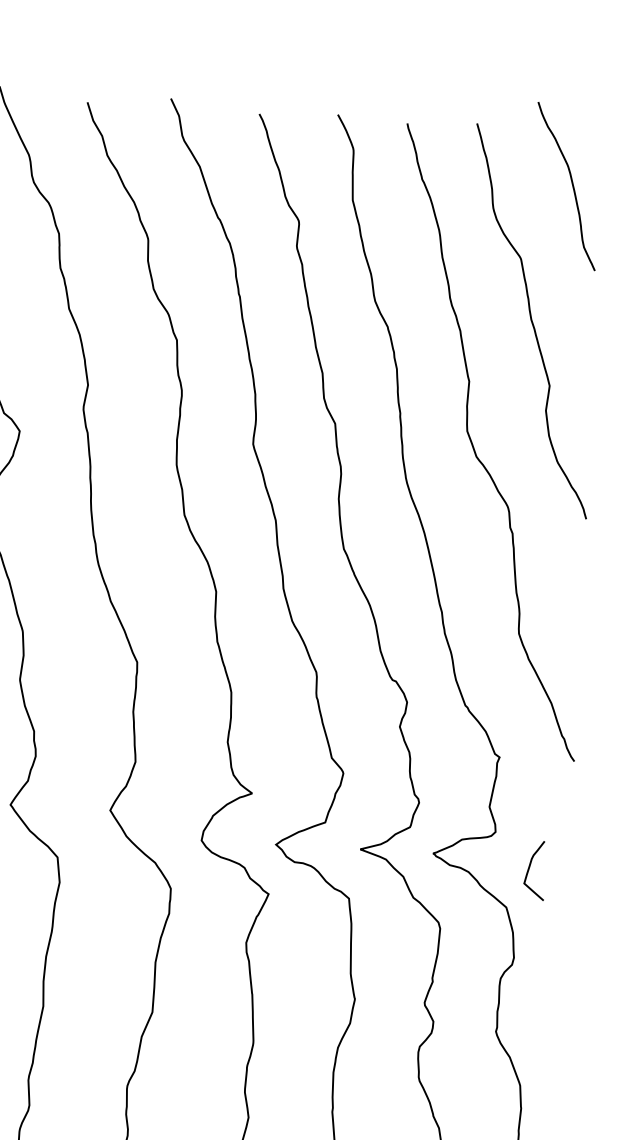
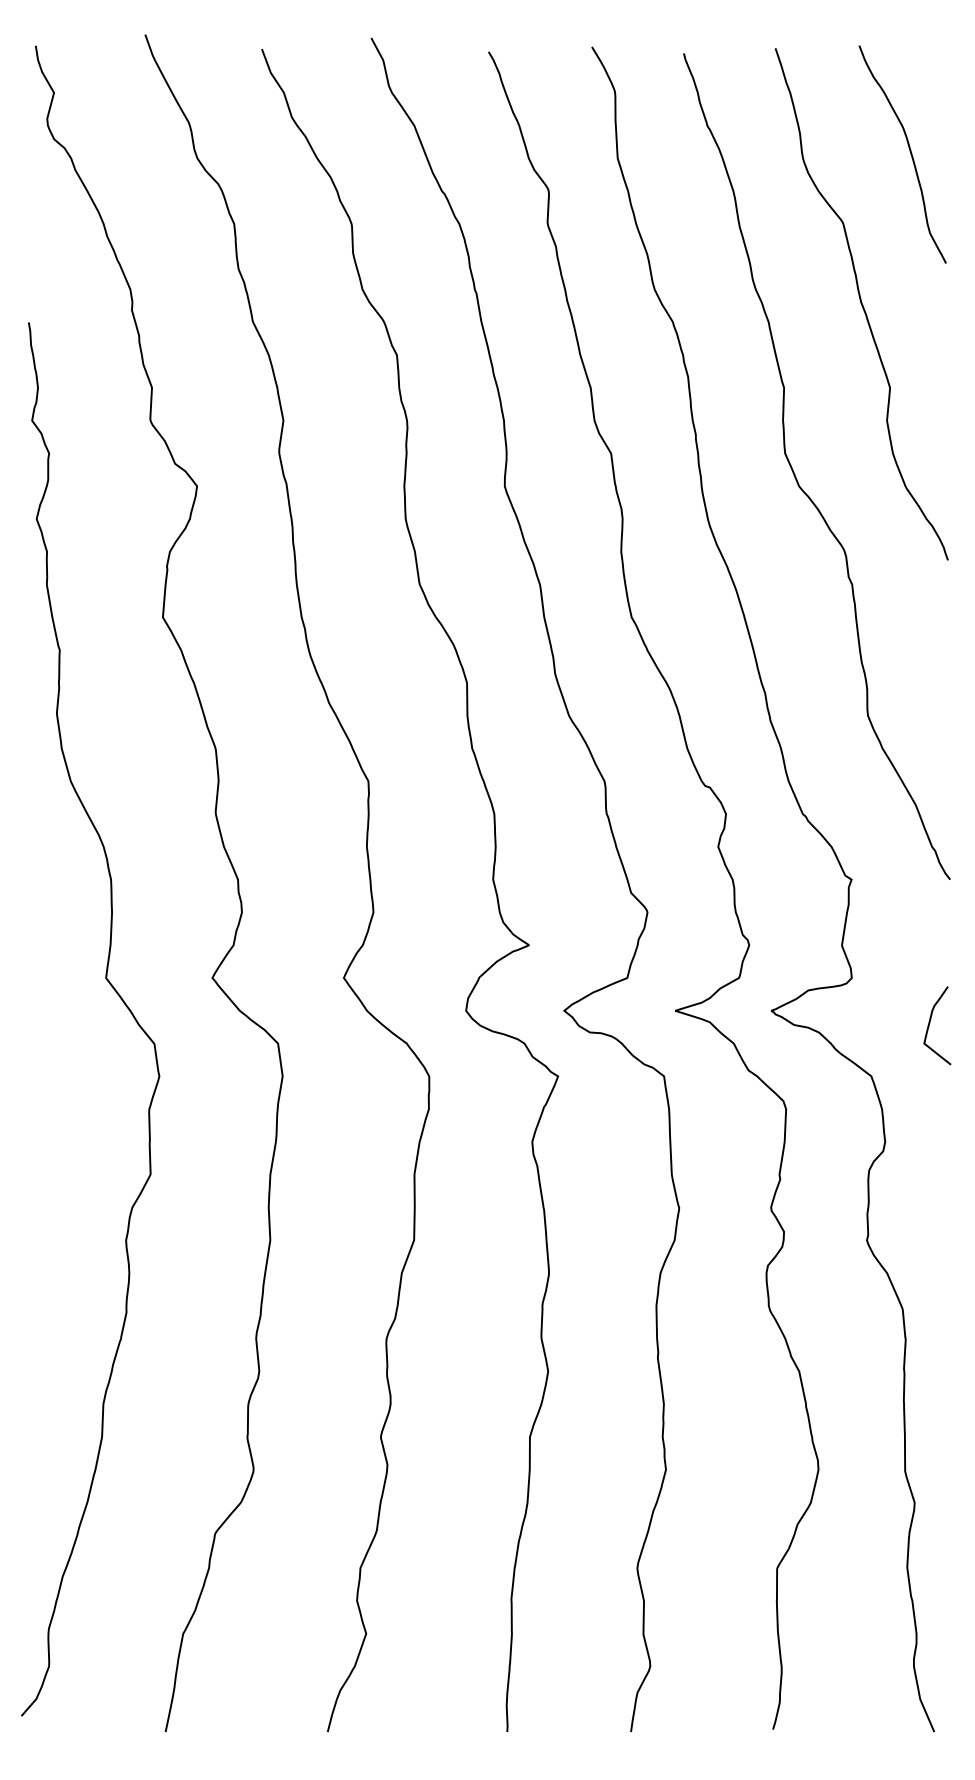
curve: (571, 184) -> (909, 151), moved
curve: (529, 868) -> (930, 1023), moved

